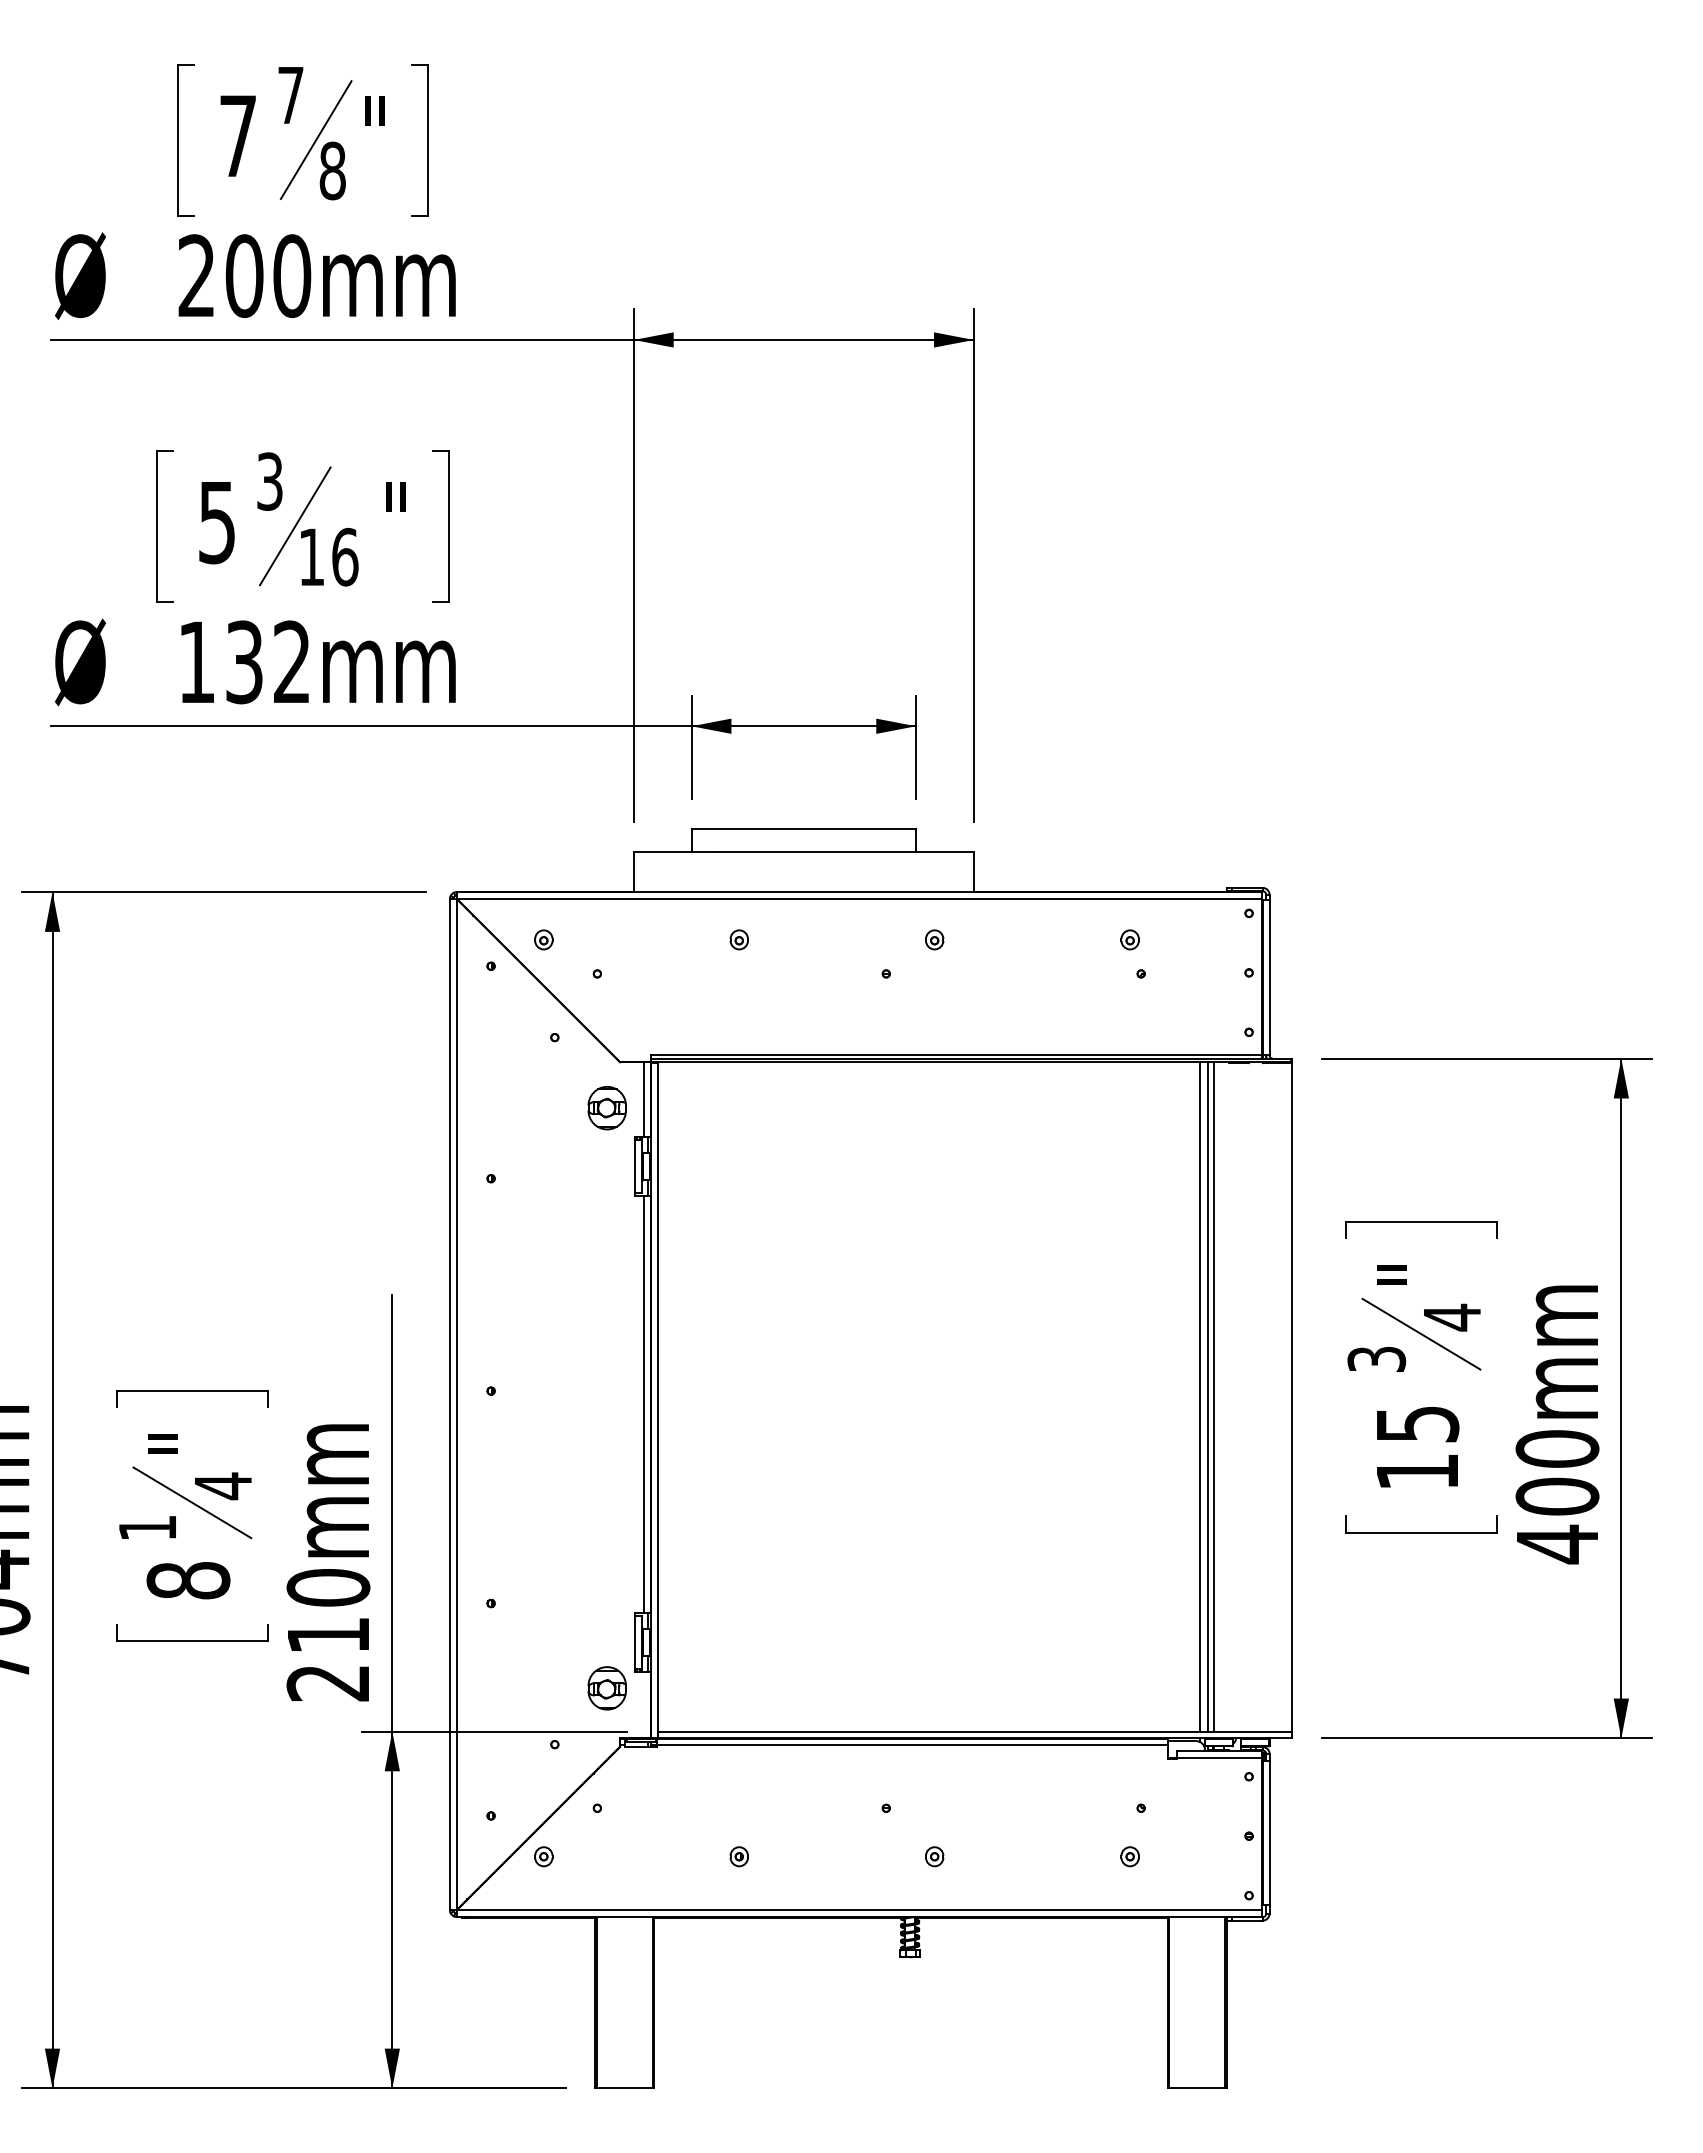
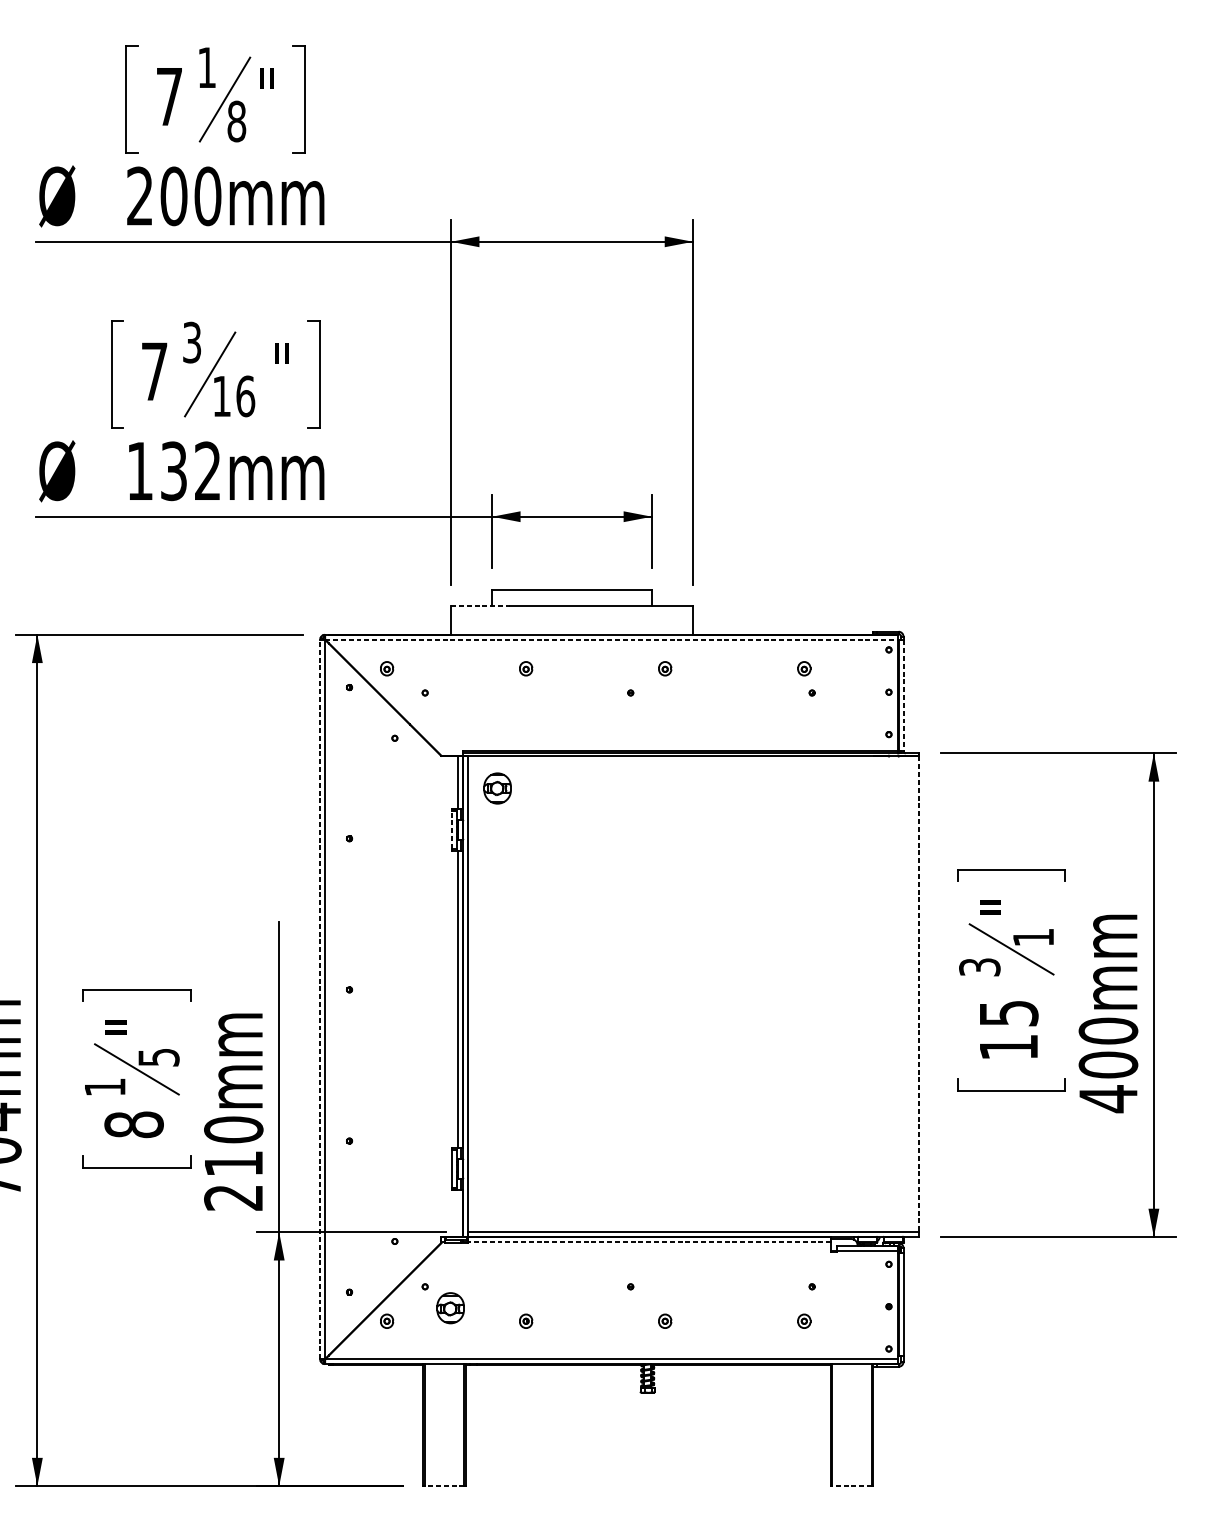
text: (290, 95) -> (206, 67), 7 -> 1
text: (216, 523) -> (154, 372), 5 -> 7
line: (675, 852) -> (480, 606), solid -> dashed
line: (859, 898) -> (611, 639), solid -> dashed
line: (1269, 977) -> (903, 695), solid -> dashed
part: (606, 1108) -> (497, 788), moved
line: (635, 1166) -> (452, 830), solid -> dashed
text: (1452, 1317) -> (1033, 937), 4 -> 1
line: (1199, 1396) -> (853, 993), removed
line: (1208, 1396) -> (860, 993), removed
line: (1213, 1396) -> (863, 993), removed
line: (1291, 1397) -> (919, 994), solid -> dashed
line: (450, 1404) -> (320, 999), solid -> dashed
text: (223, 1486) -> (159, 1057), 4 -> 5
part: (606, 1688) -> (450, 1308), moved
line: (912, 1745) -> (649, 1242), solid -> dashed
line: (624, 2088) -> (444, 1486), solid -> dashed
line: (1196, 2088) -> (851, 1486), solid -> dashed

